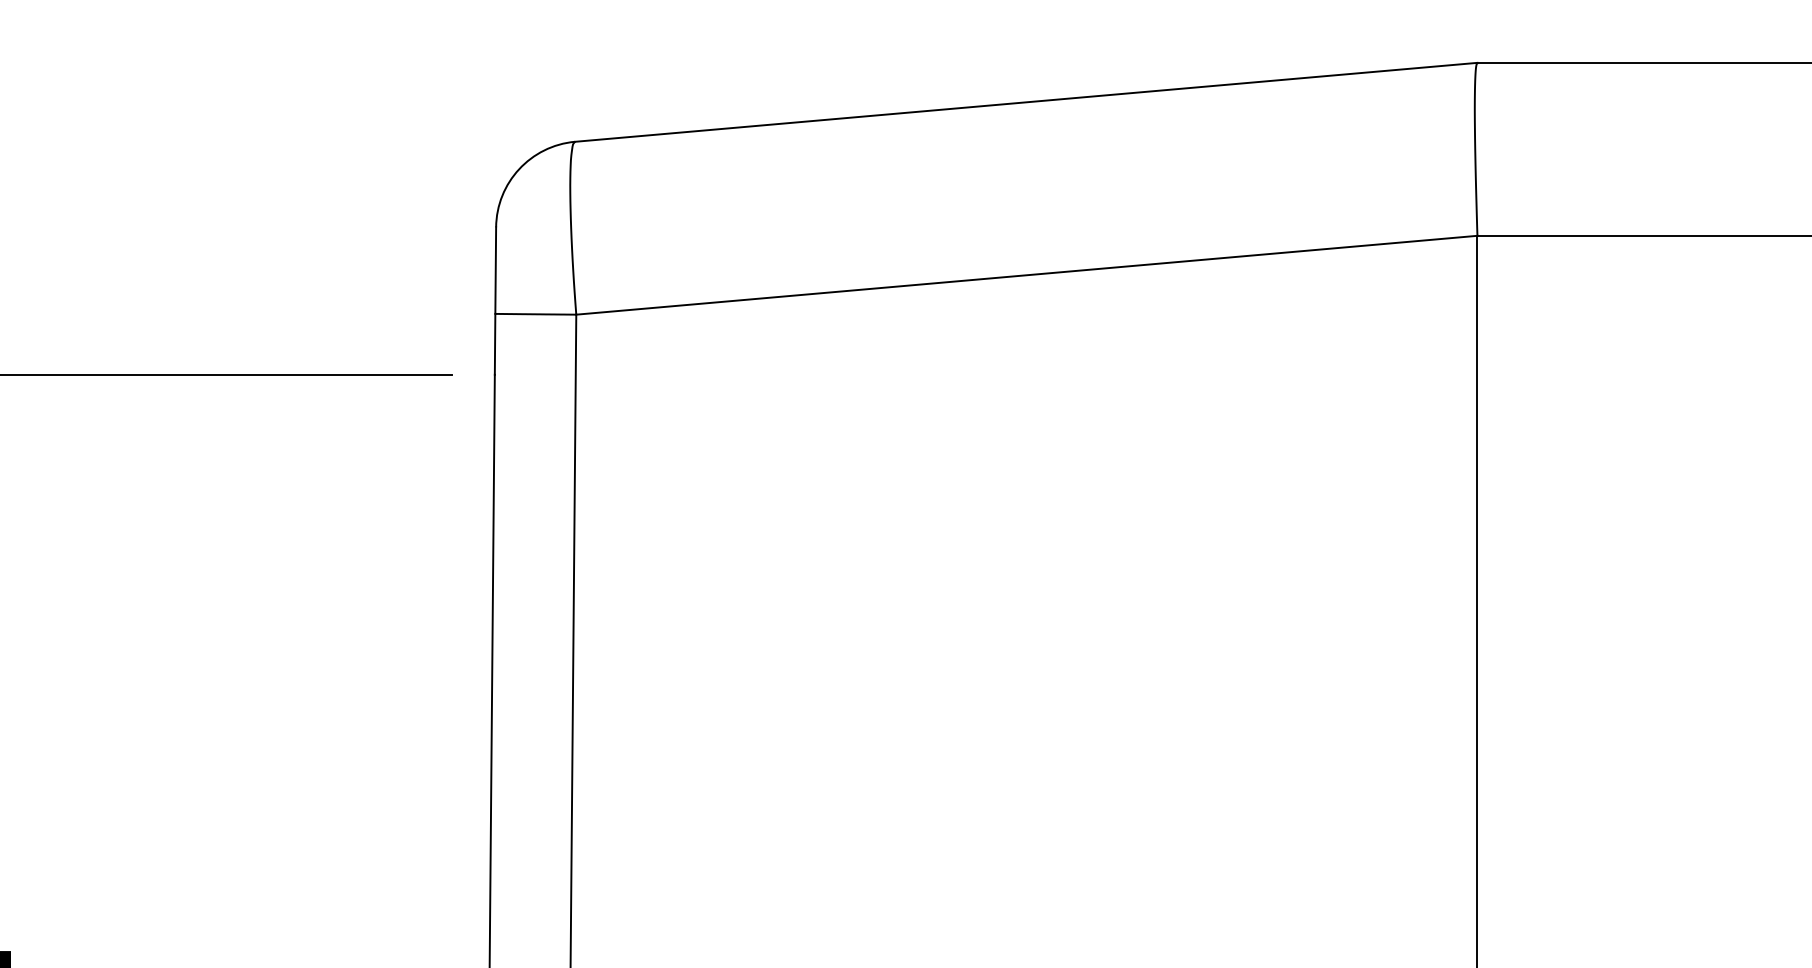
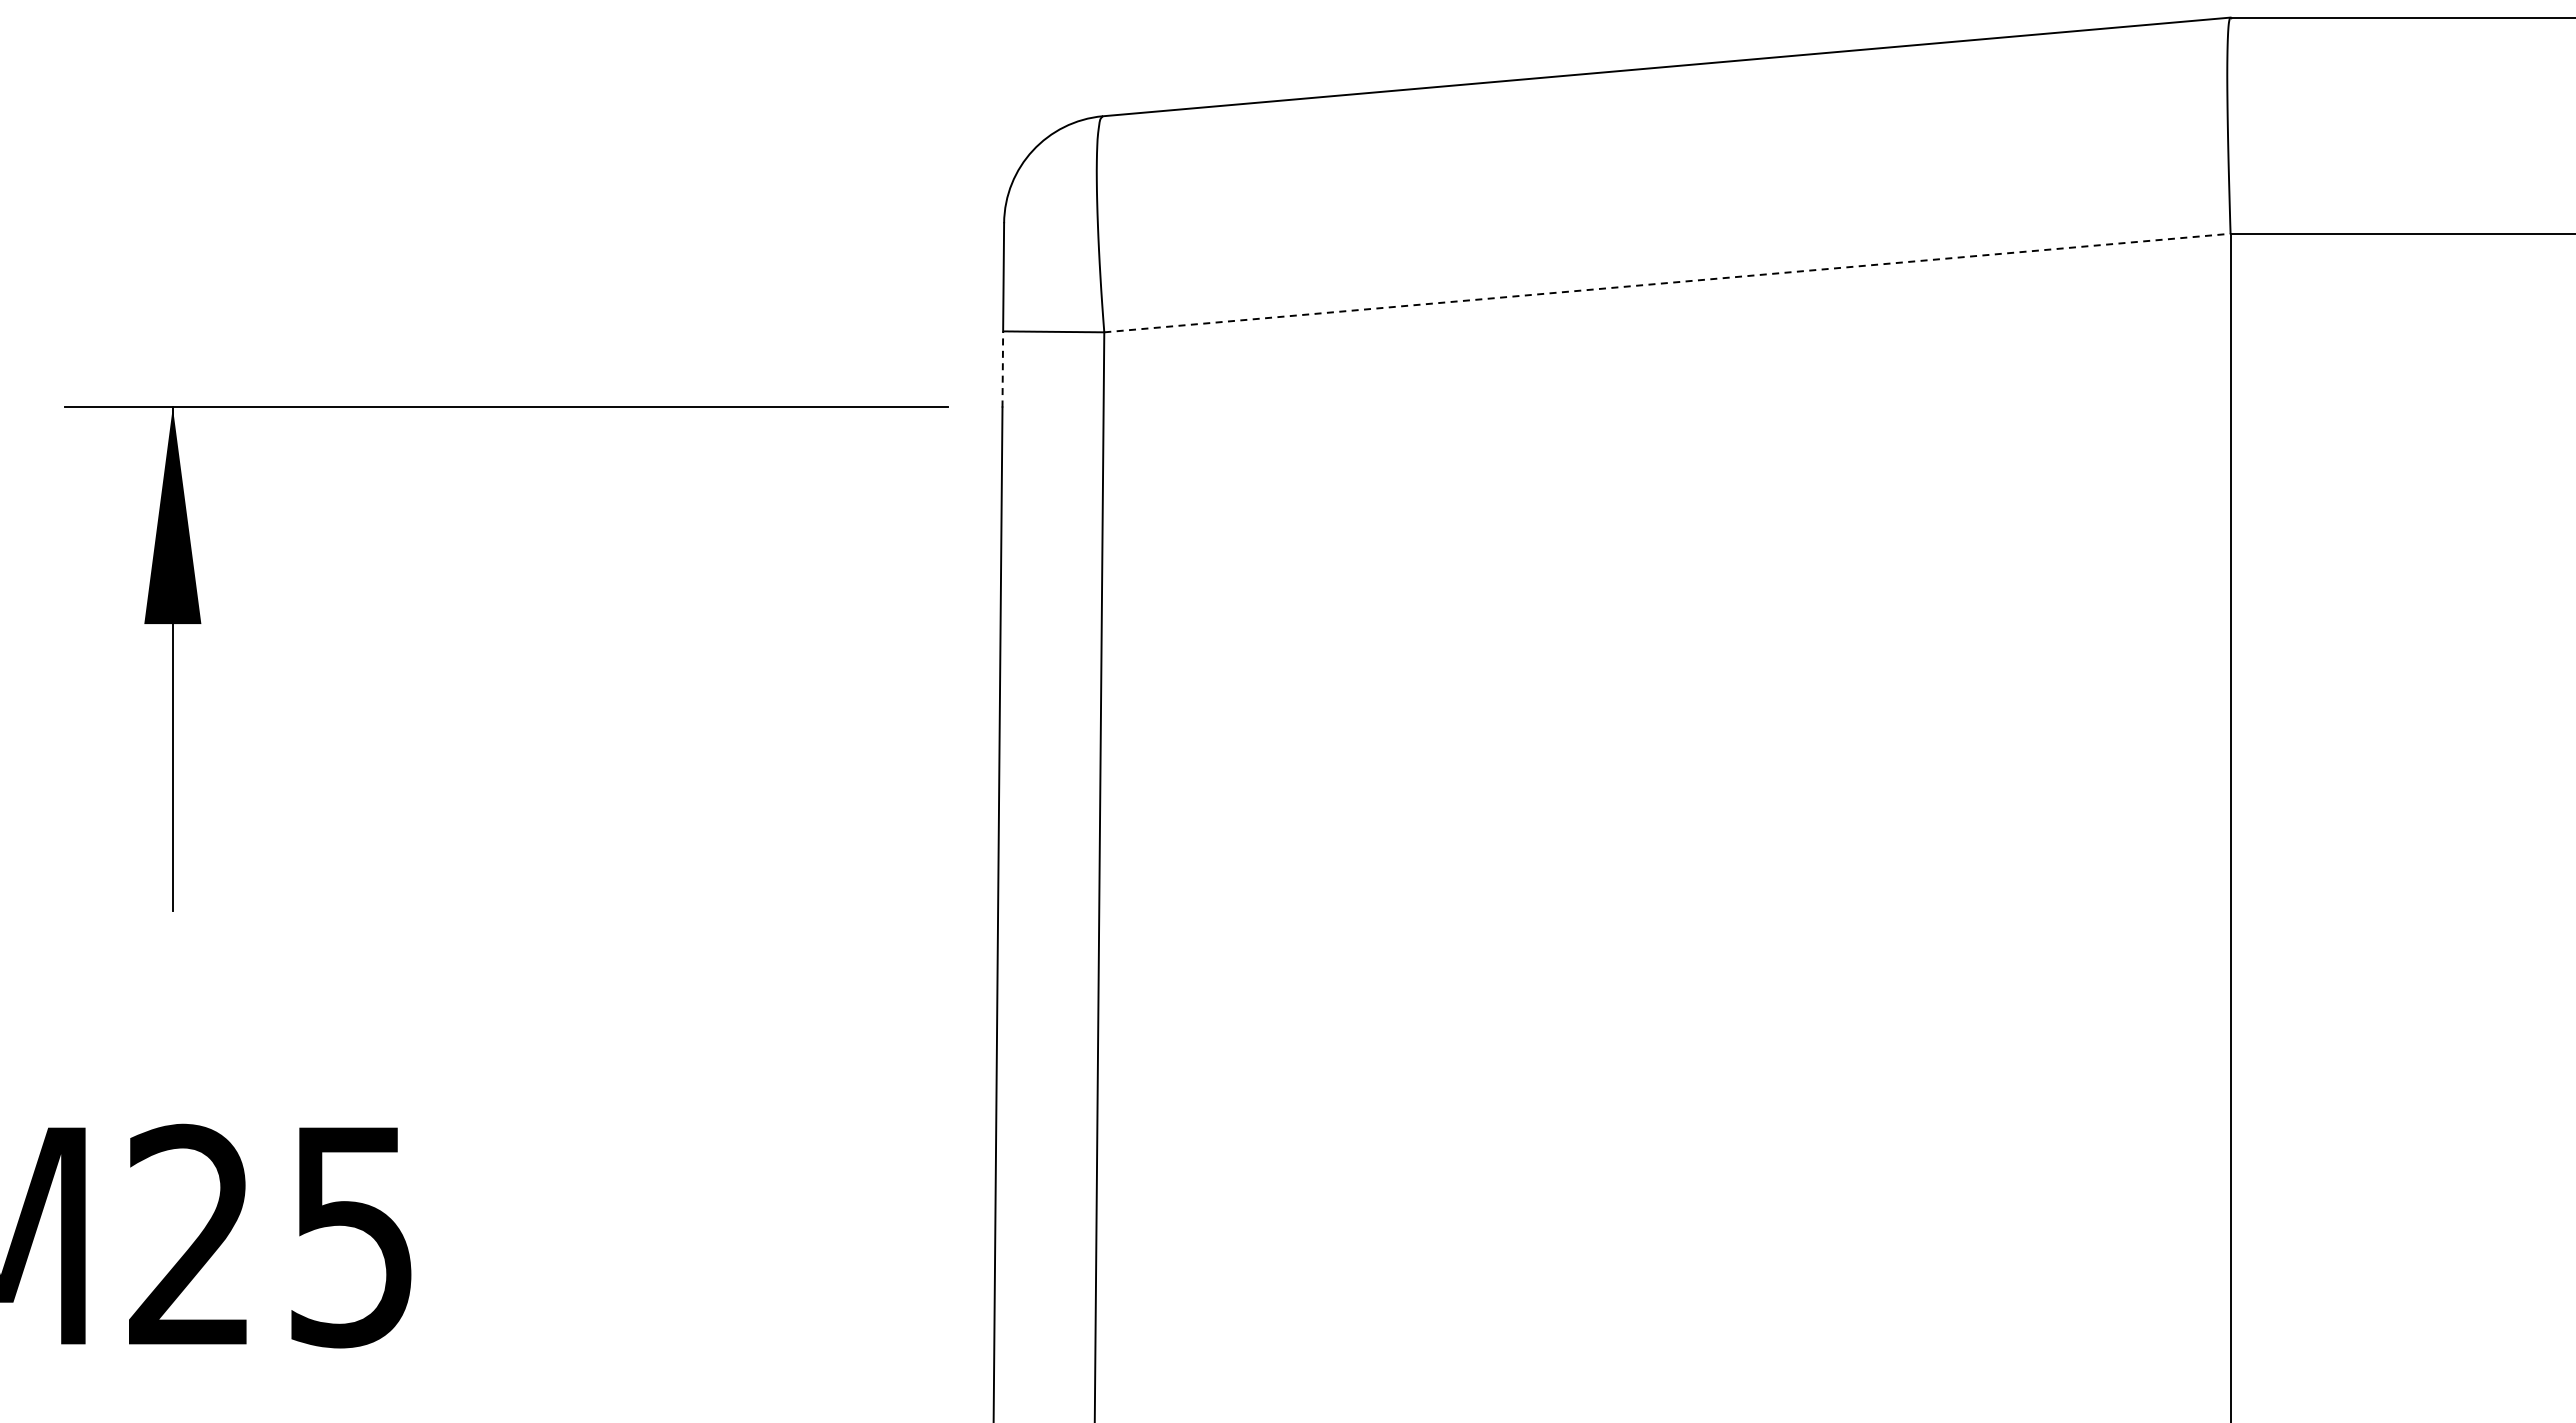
line: (1026, 275) -> (1667, 283), solid -> dashed
line: (494, 343) -> (1002, 368), solid -> dashed

